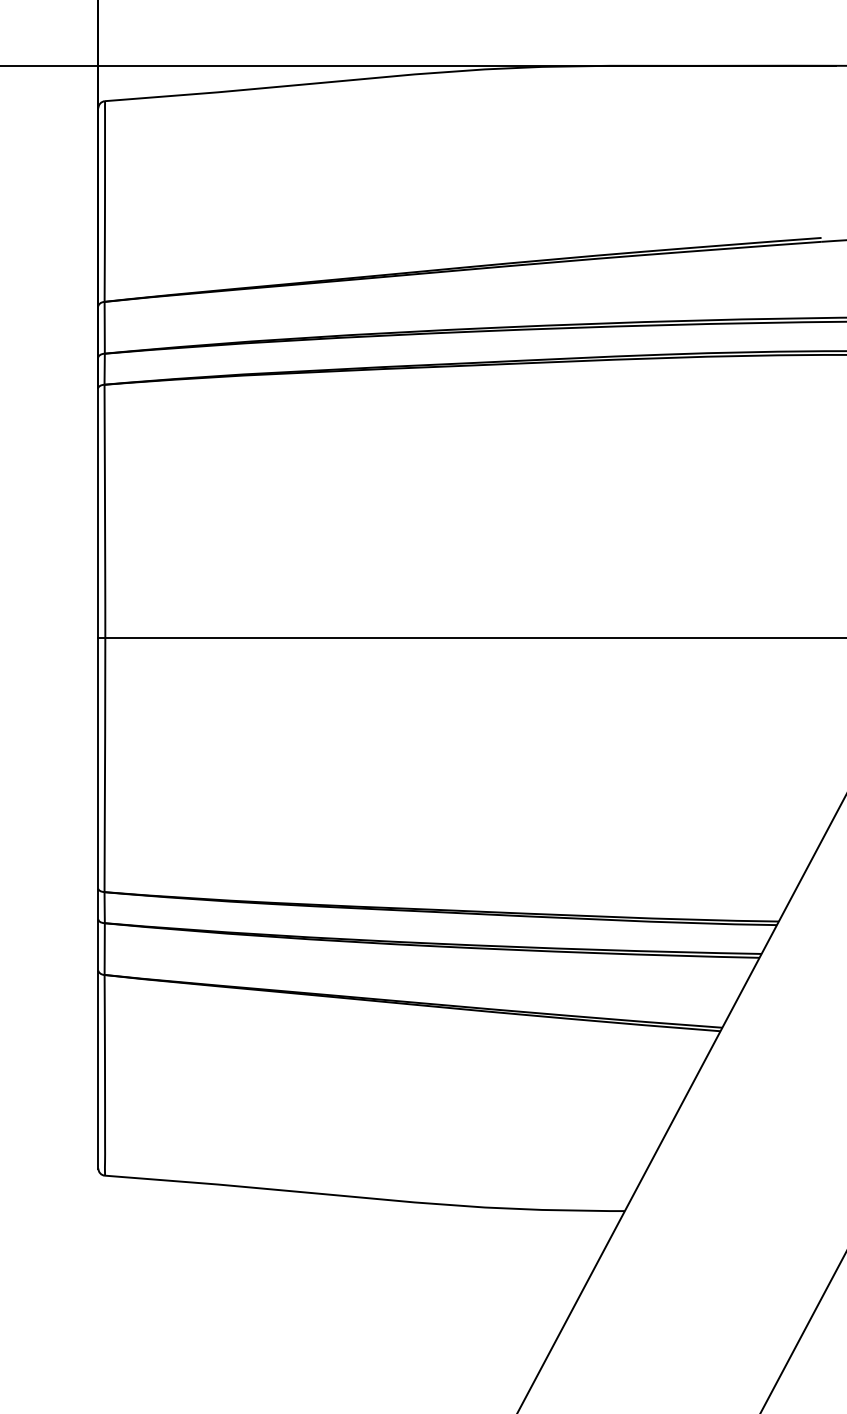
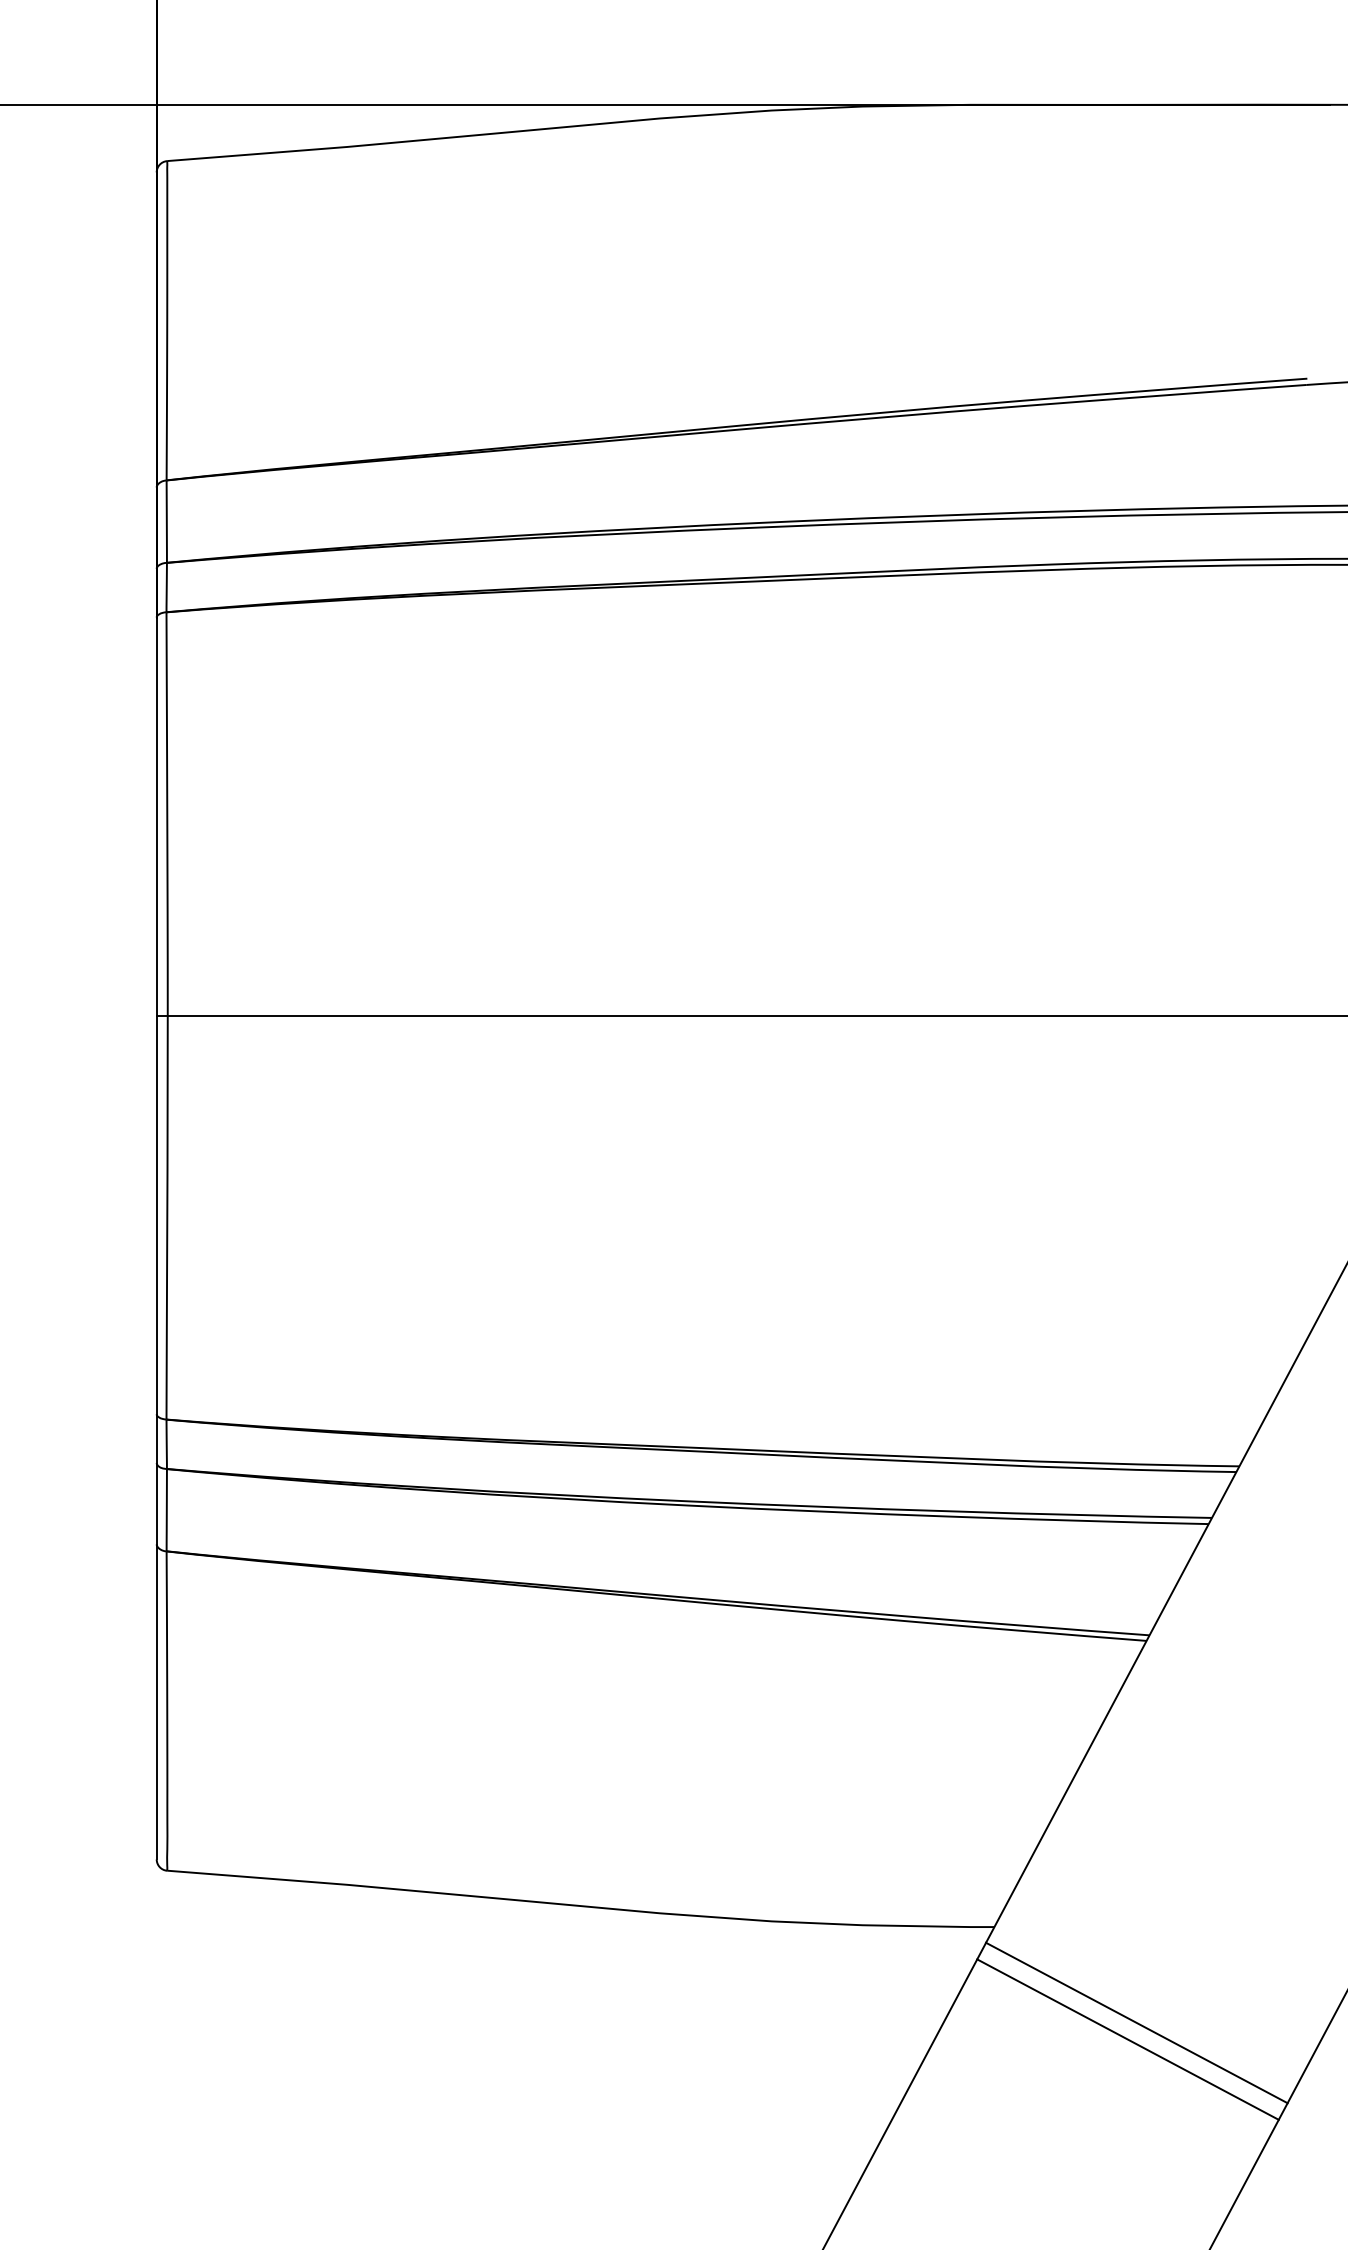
line: (714, 1270) -> (1137, 2021), added
line: (708, 1281) -> (1127, 2039), added

